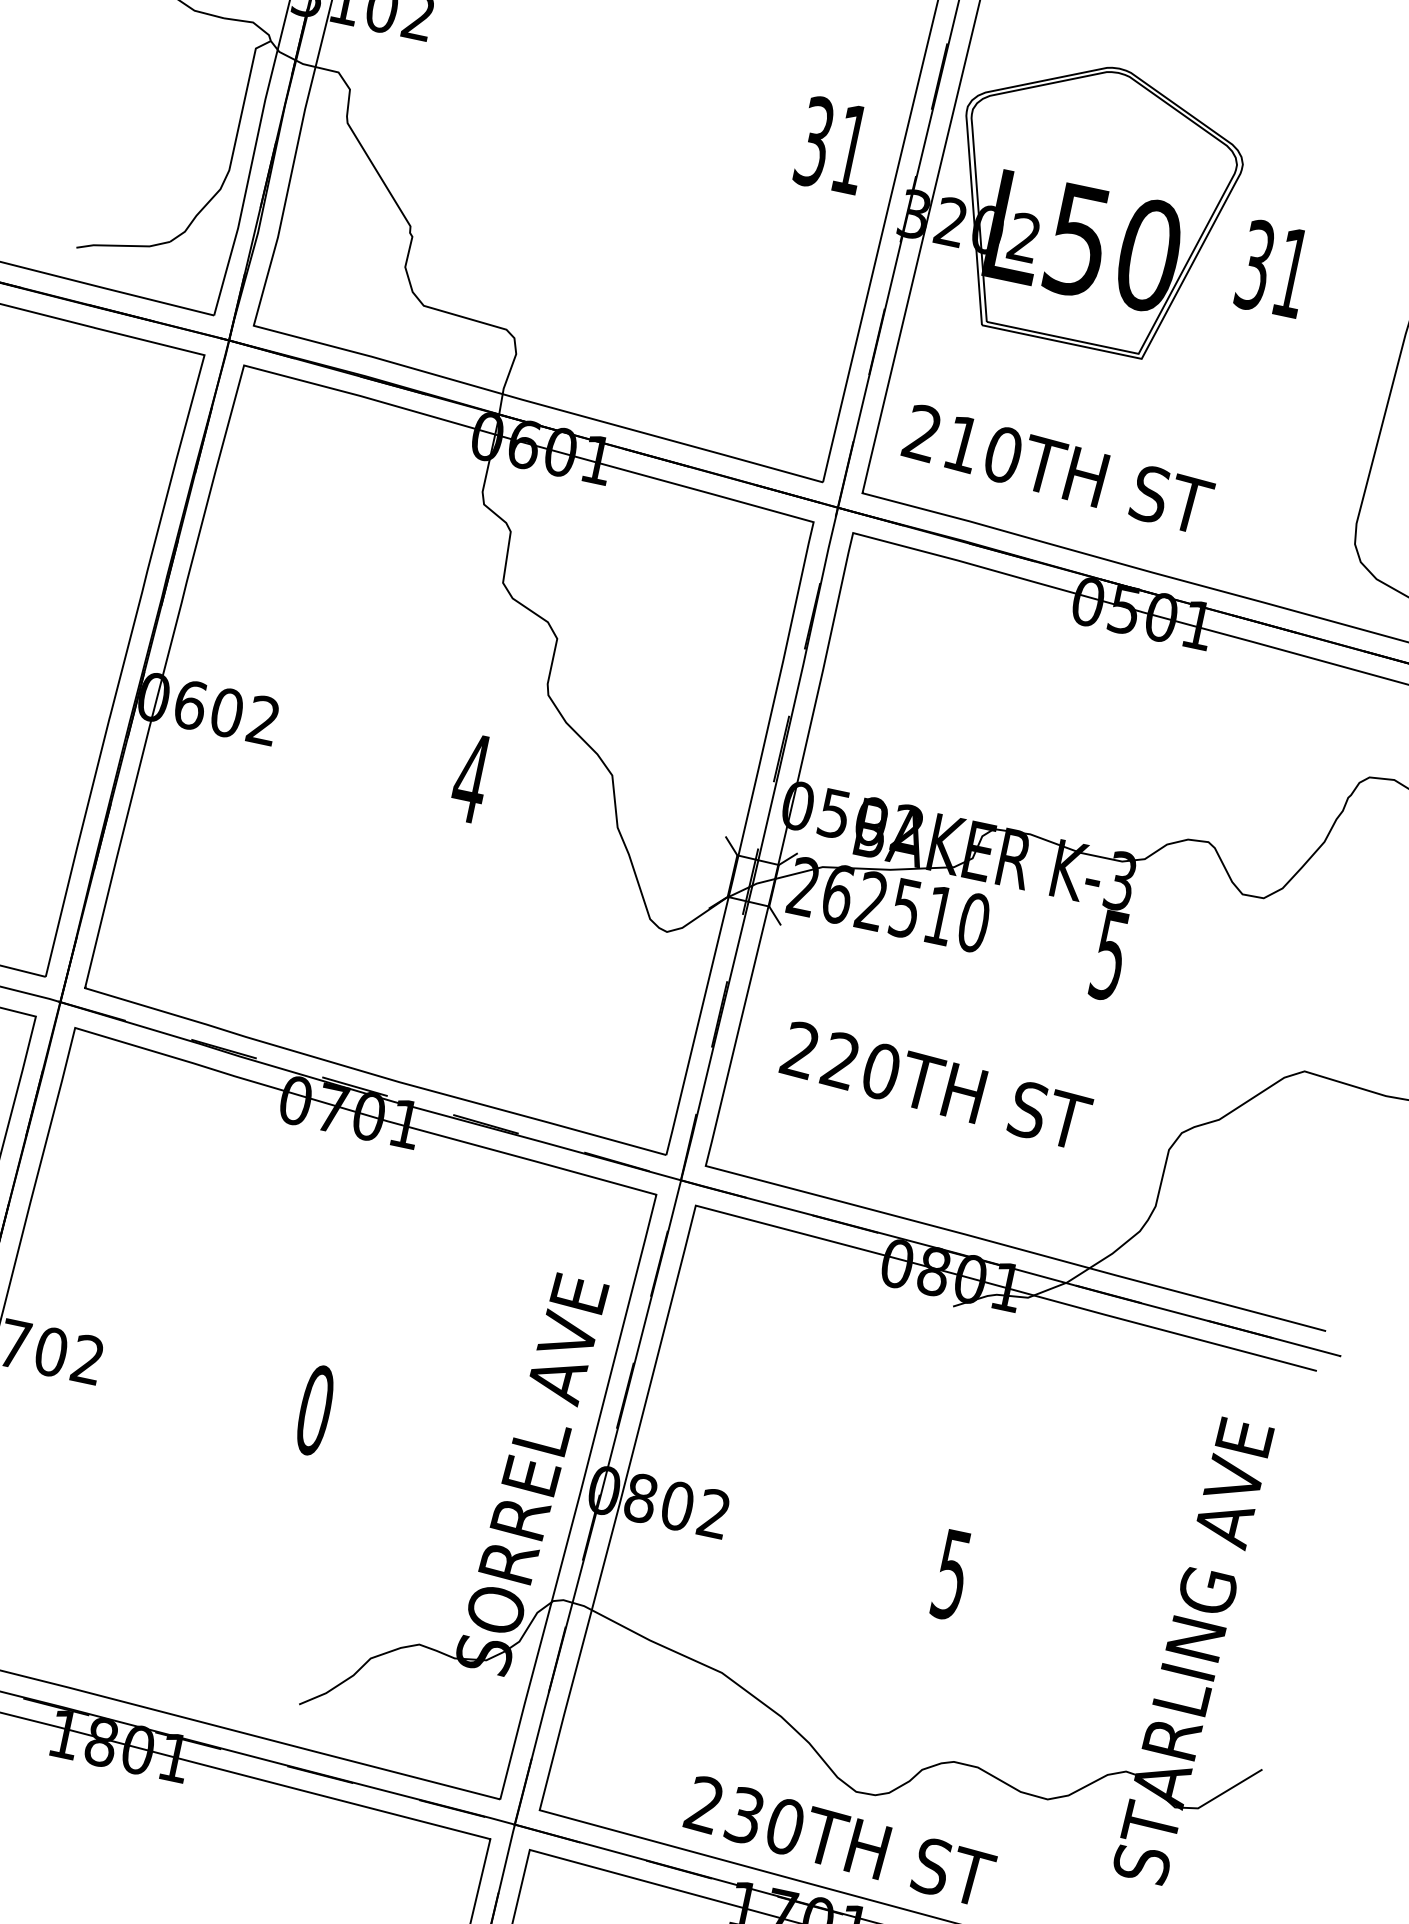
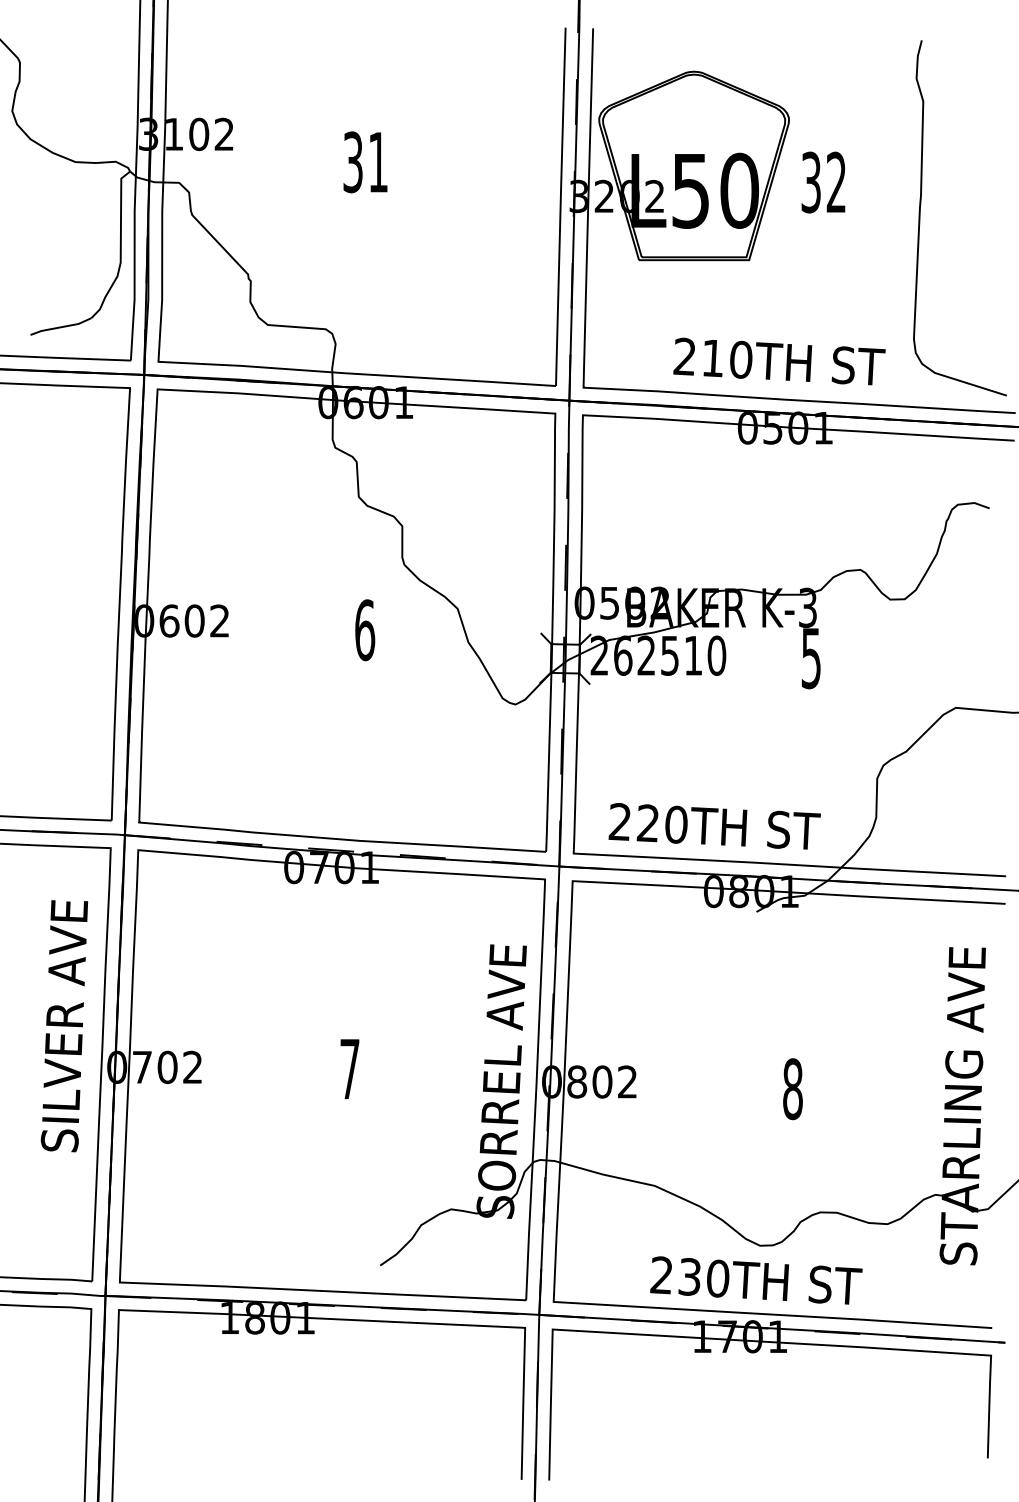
text: (832, 145) -> (365, 162), moved
text: (1290, 271) -> (835, 181), 31 -> 32
text: (1058, 469) -> (779, 361), moved
text: (470, 778) -> (364, 630), 4 -> 6
text: (936, 1085) -> (714, 826), moved
text: (314, 1410) -> (349, 1069), 0 -> 7
text: (951, 1575) -> (792, 1089), 5 -> 8

